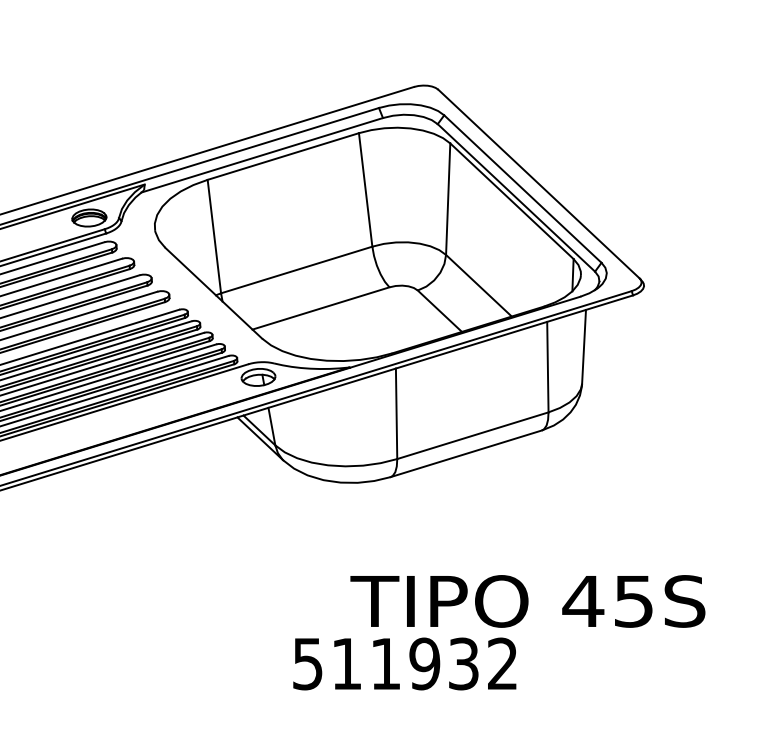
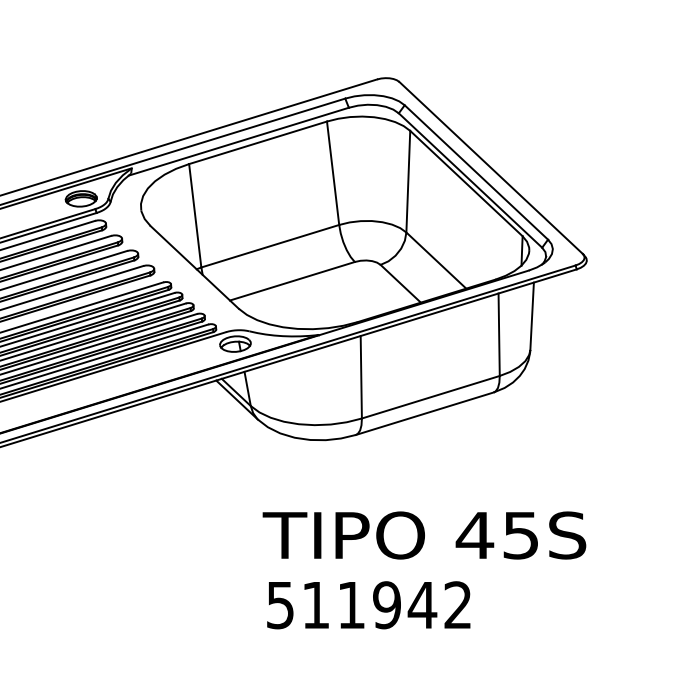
text: (527, 601) -> (424, 535), moved
text: (463, 663) -> (422, 604), 511932 -> 511942

